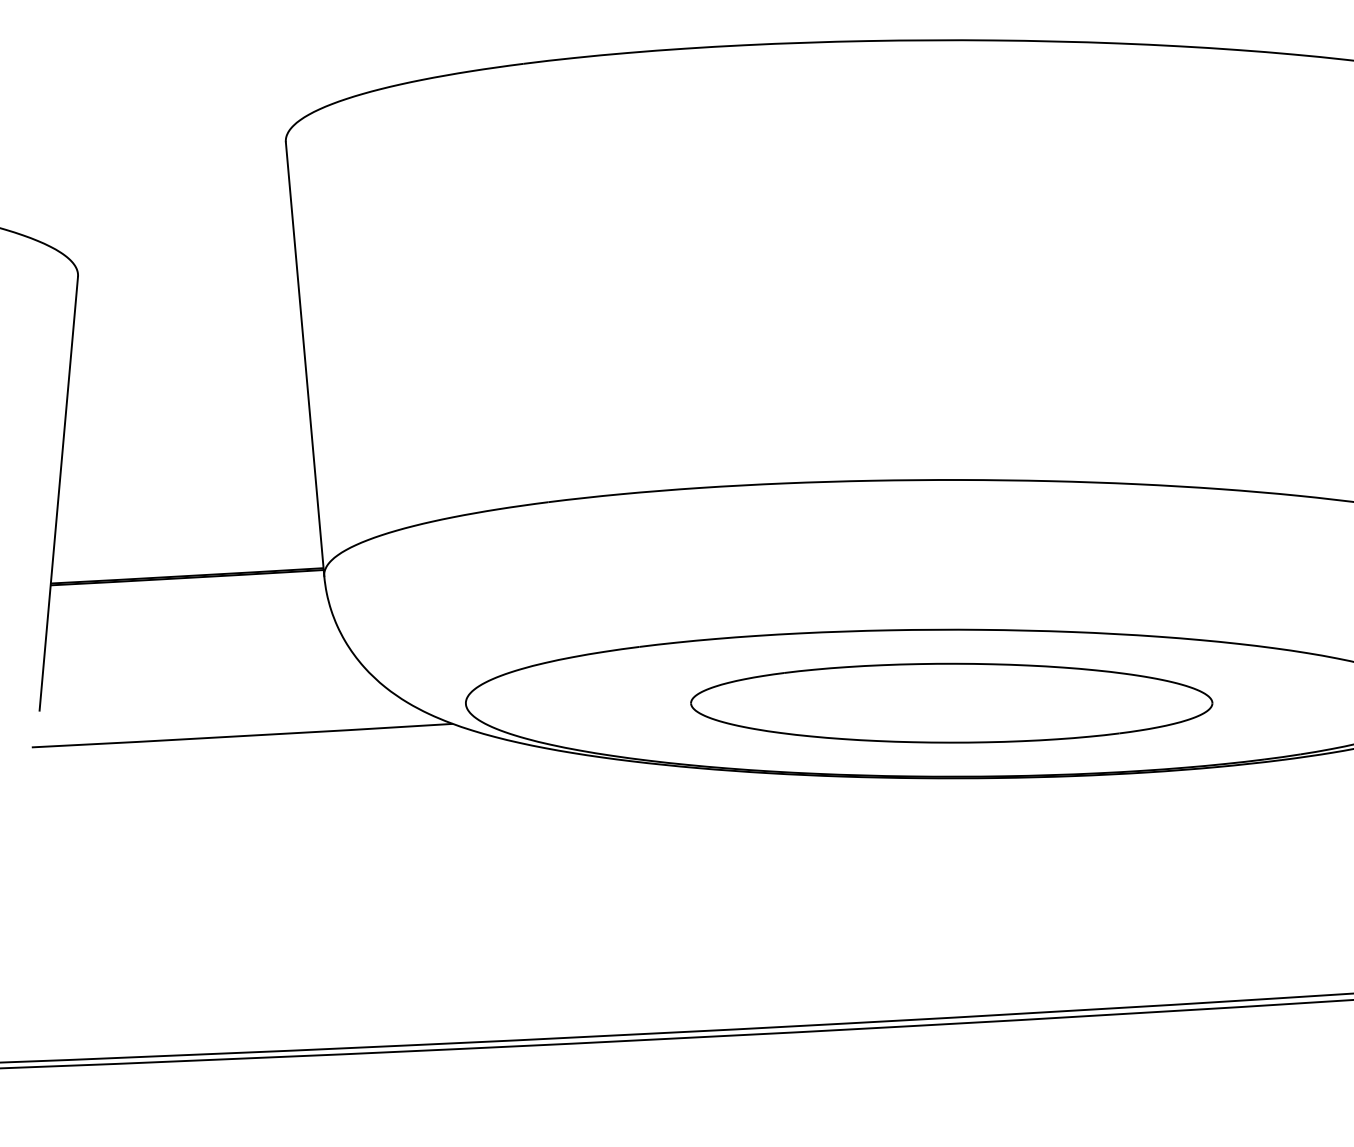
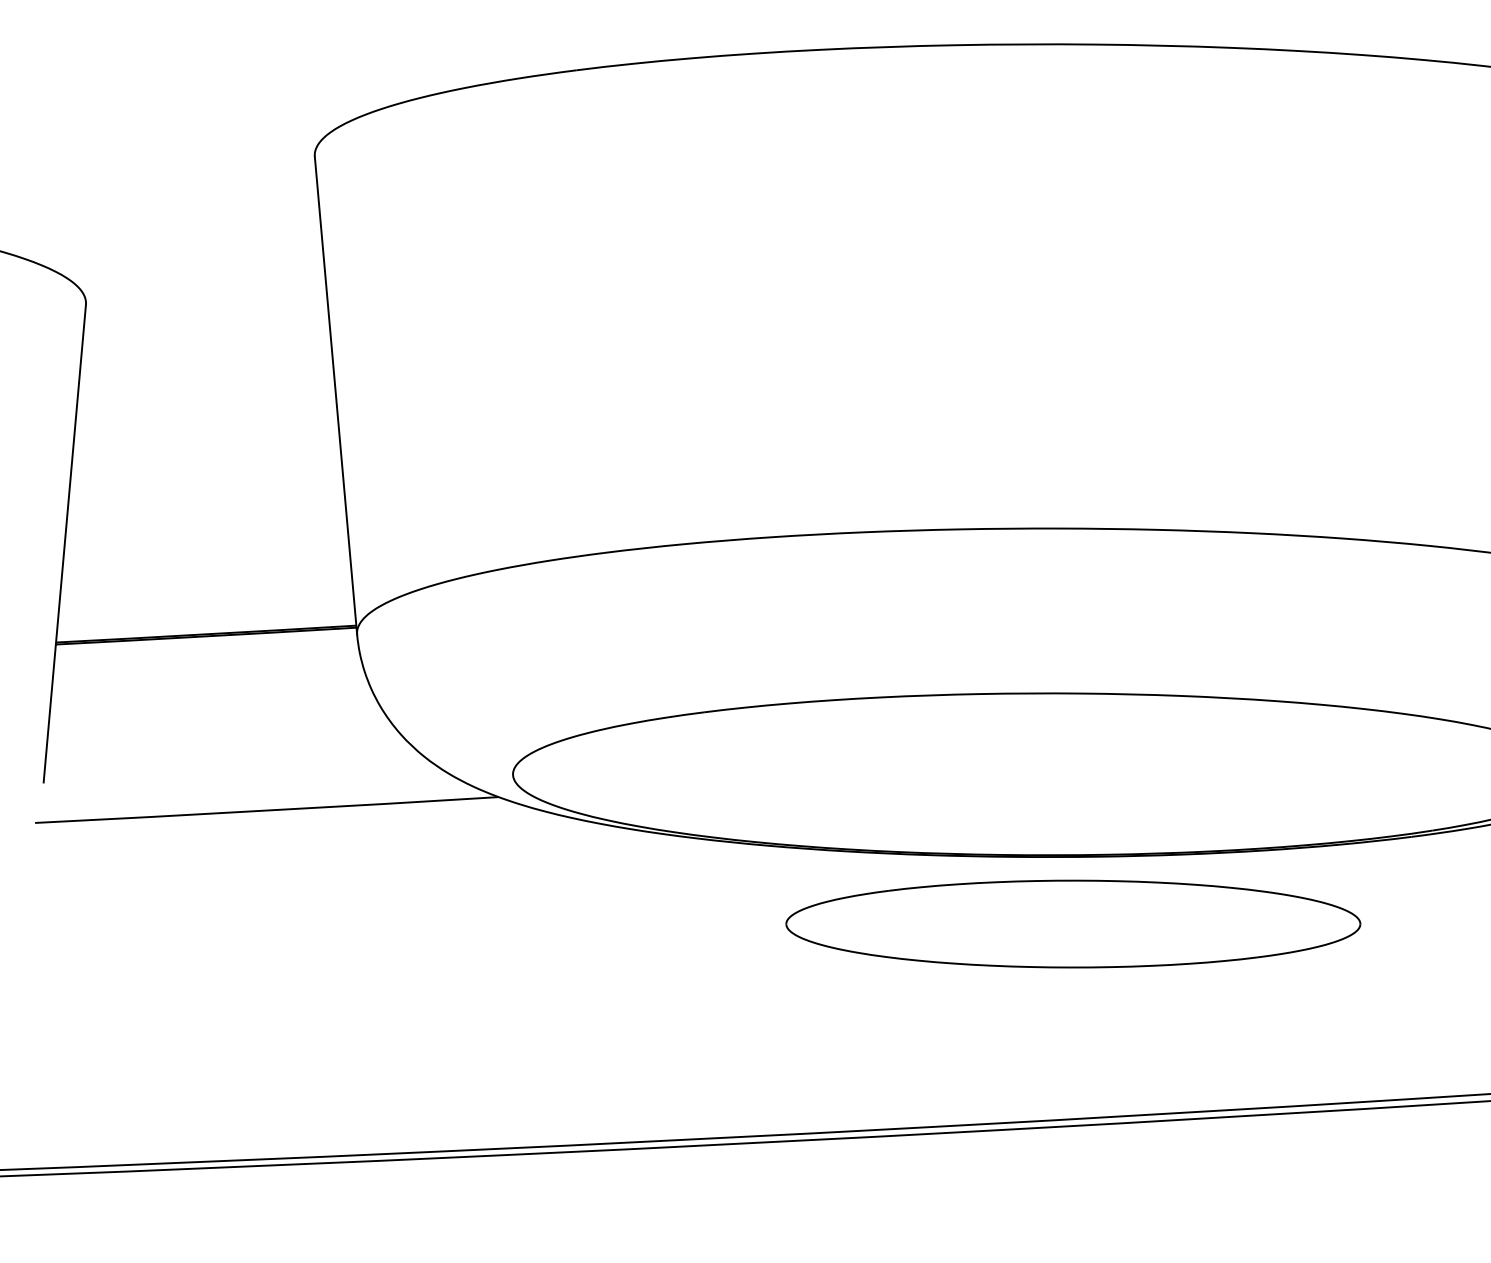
part: (951, 702) -> (1073, 923), moved

